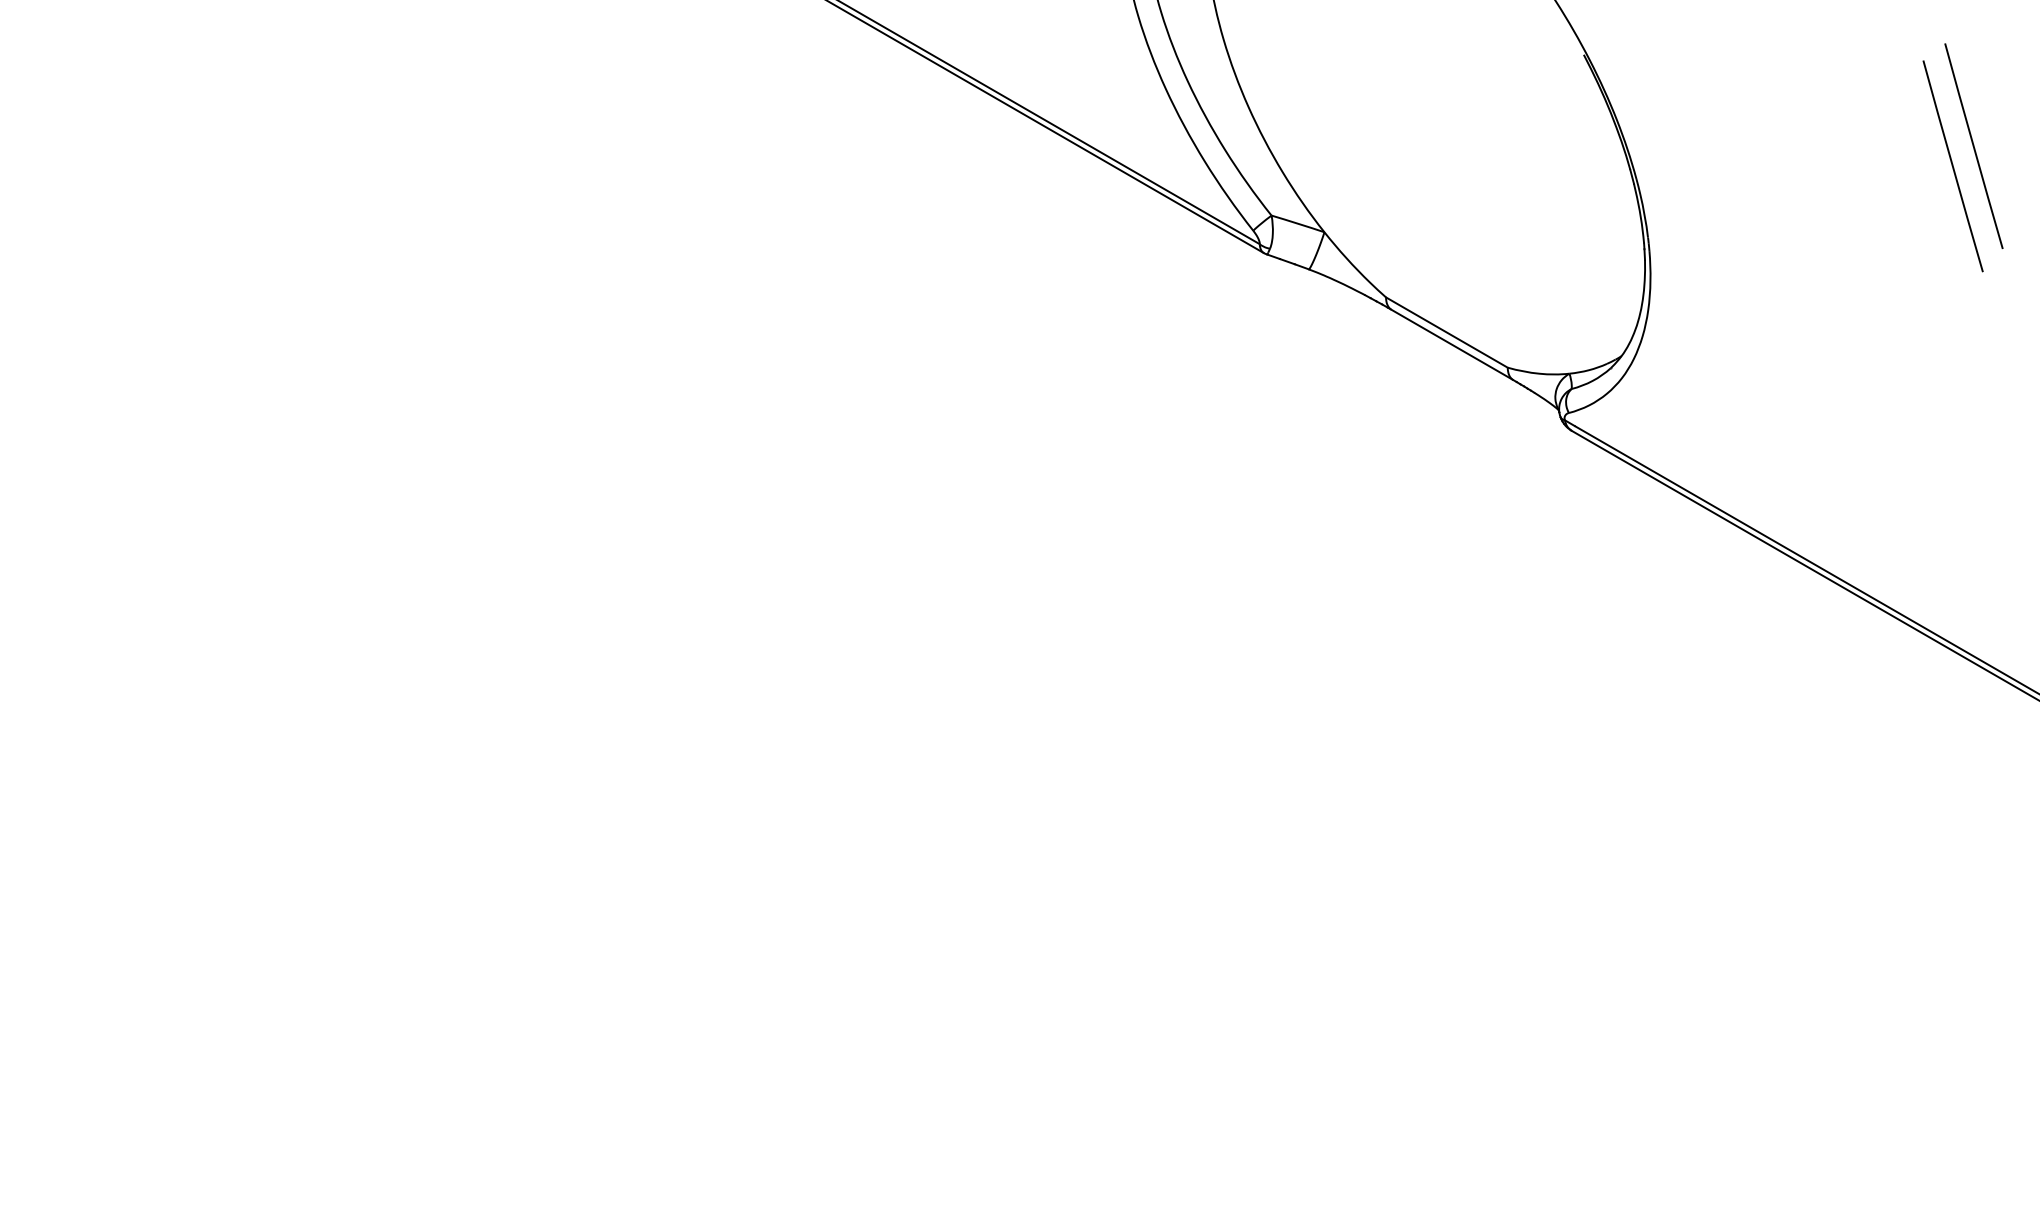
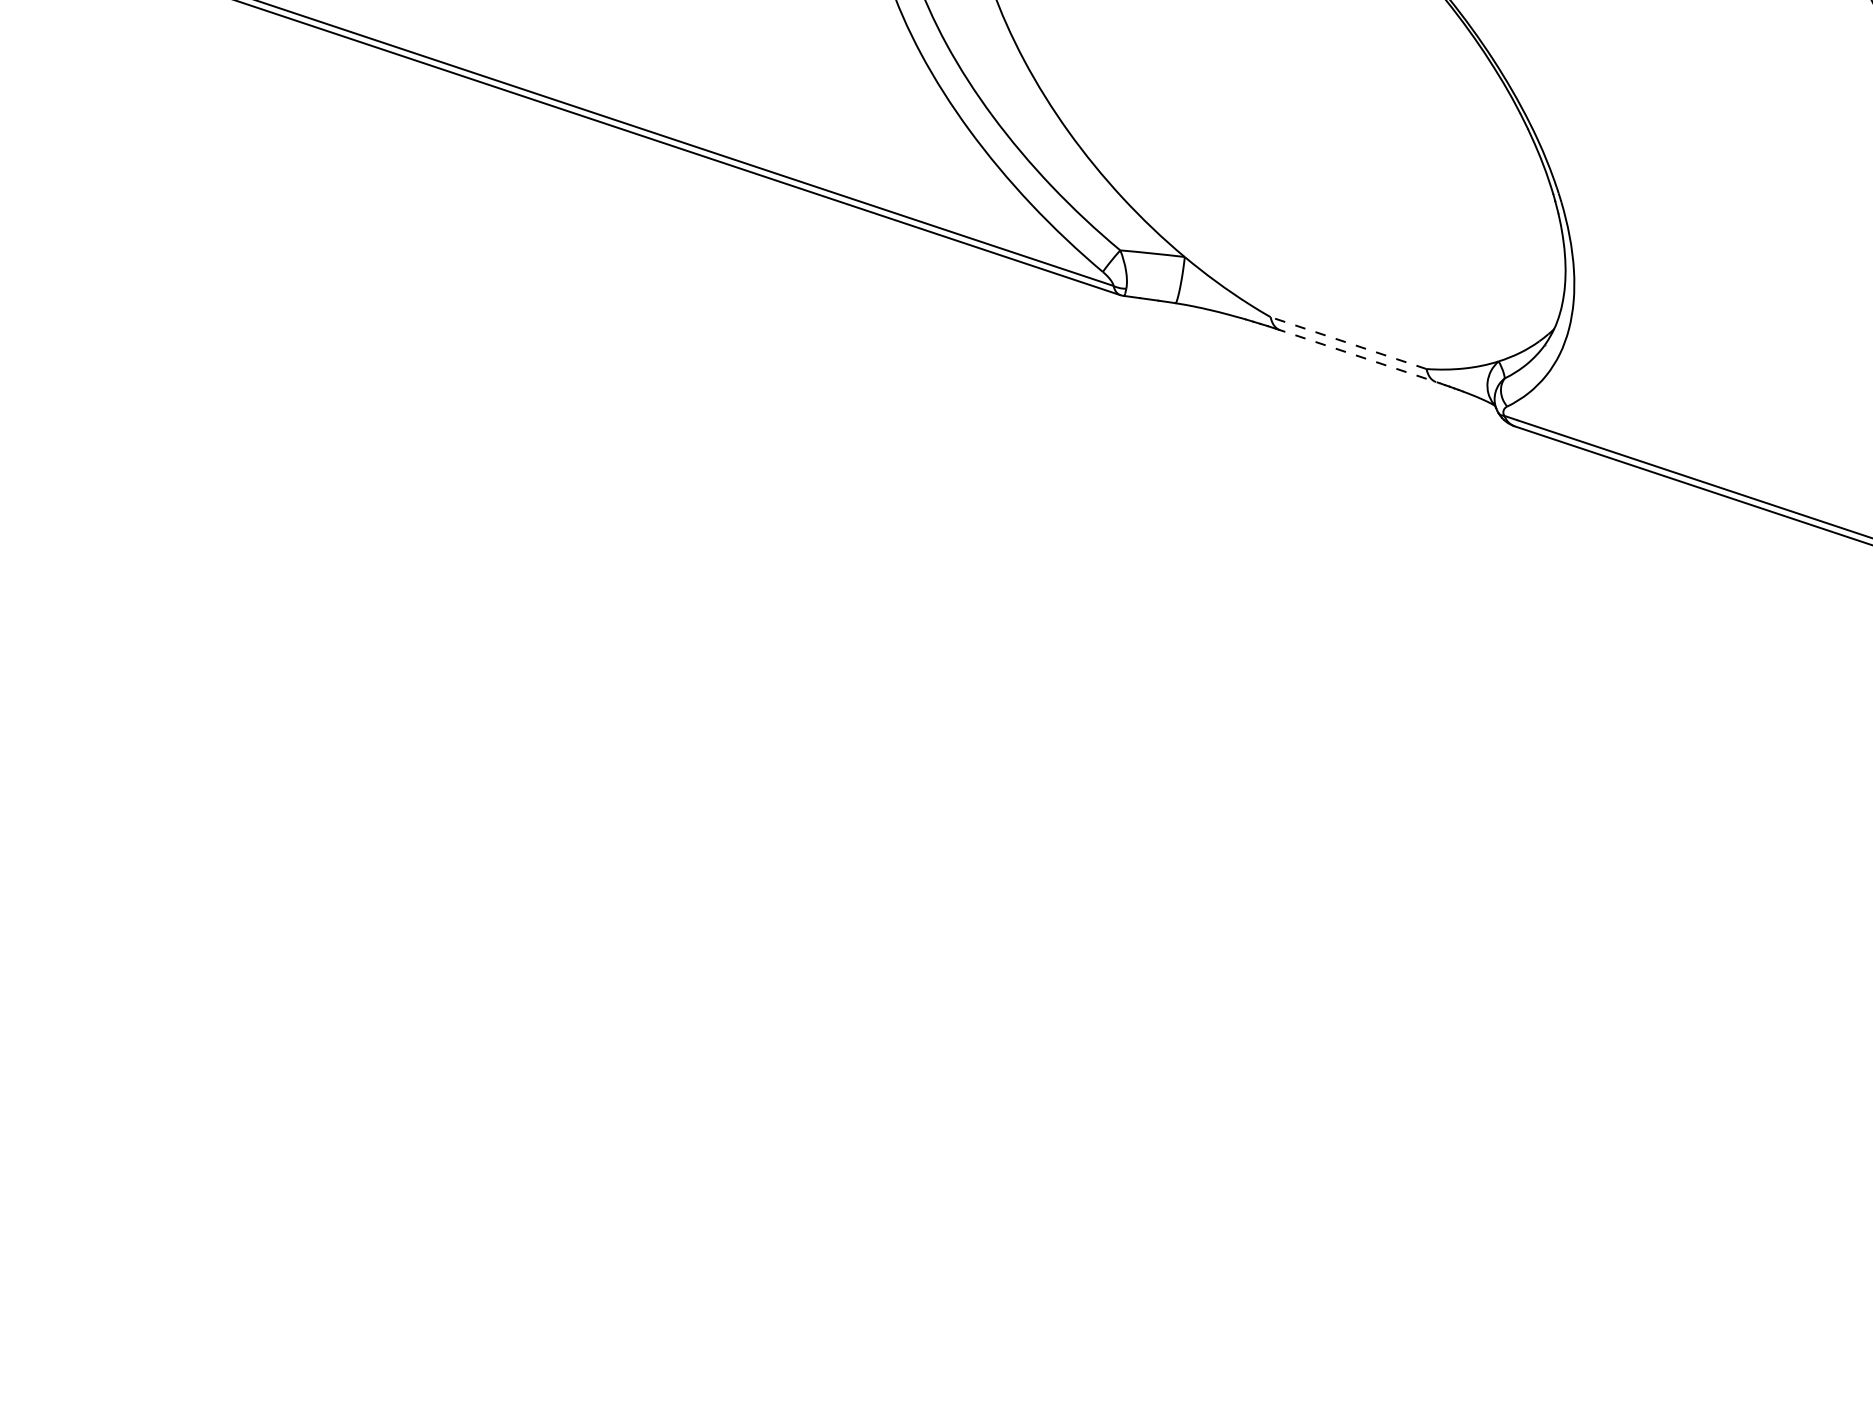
line: (1446, 332) -> (1348, 343), solid -> dashed
line: (1452, 345) -> (1358, 356), solid -> dashed

